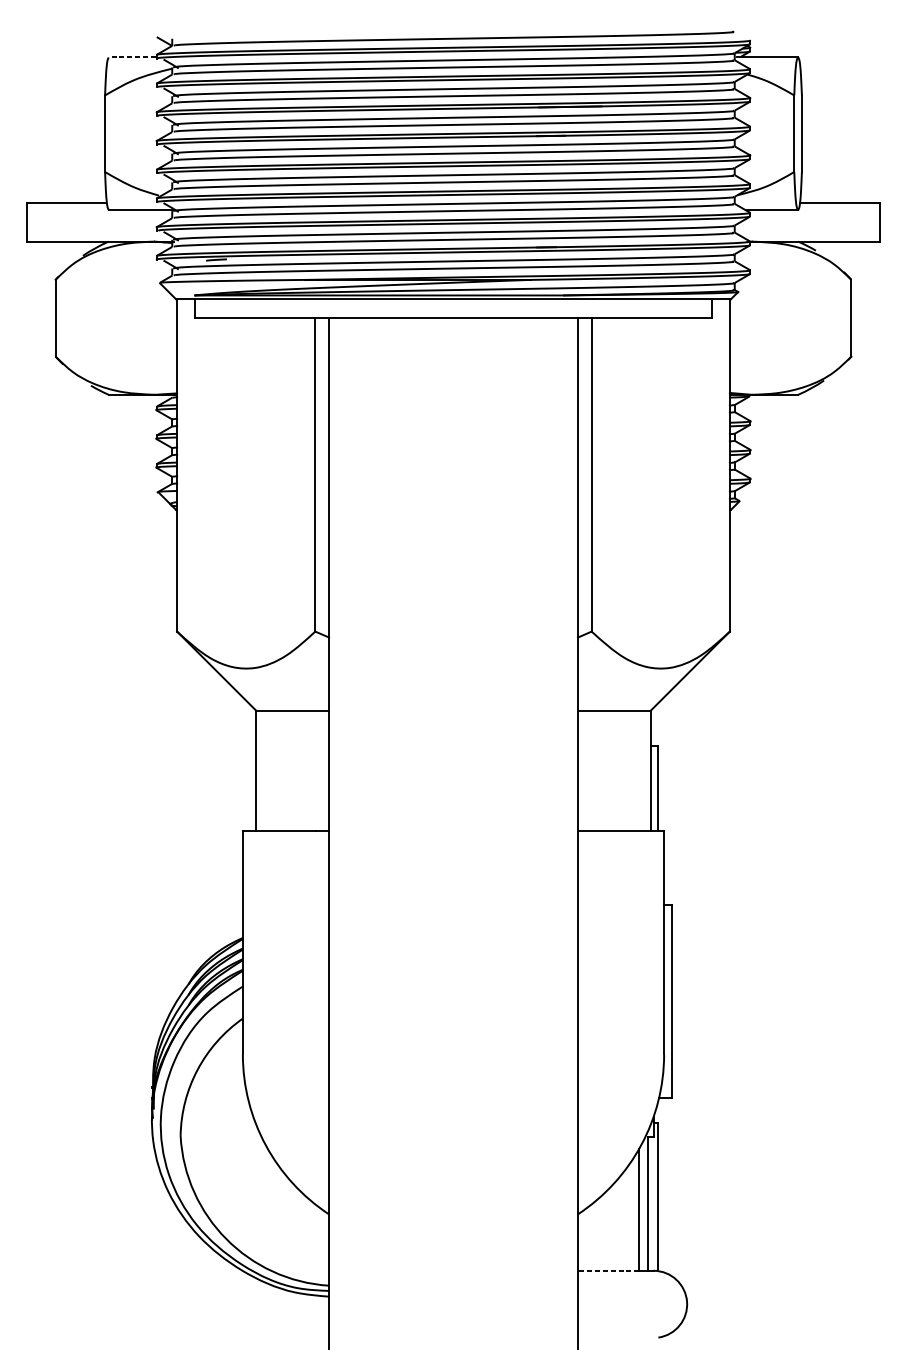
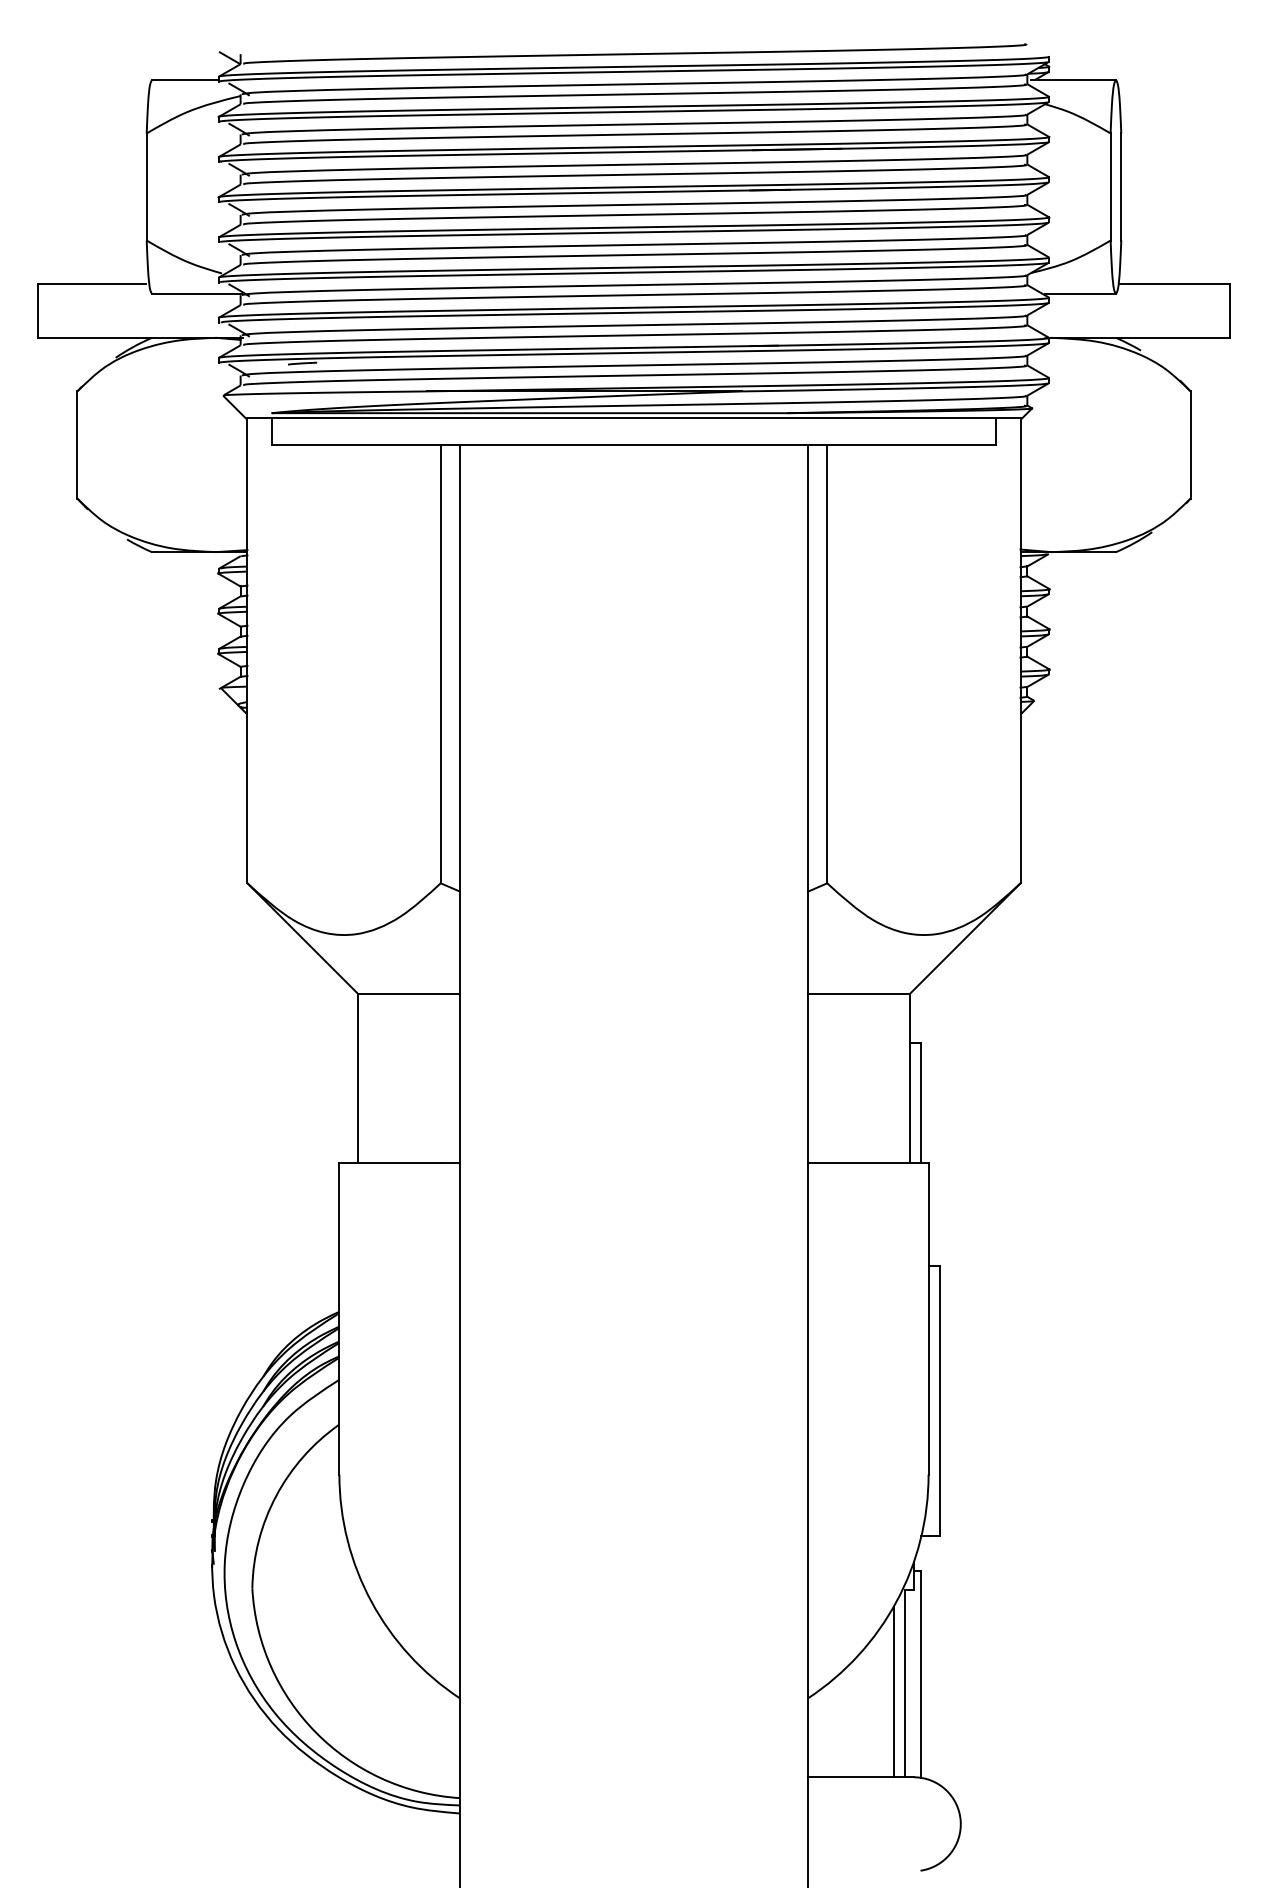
line: (132, 56) -> (184, 79), dashed -> solid
line: (608, 1270) -> (850, 1777), dashed -> solid

